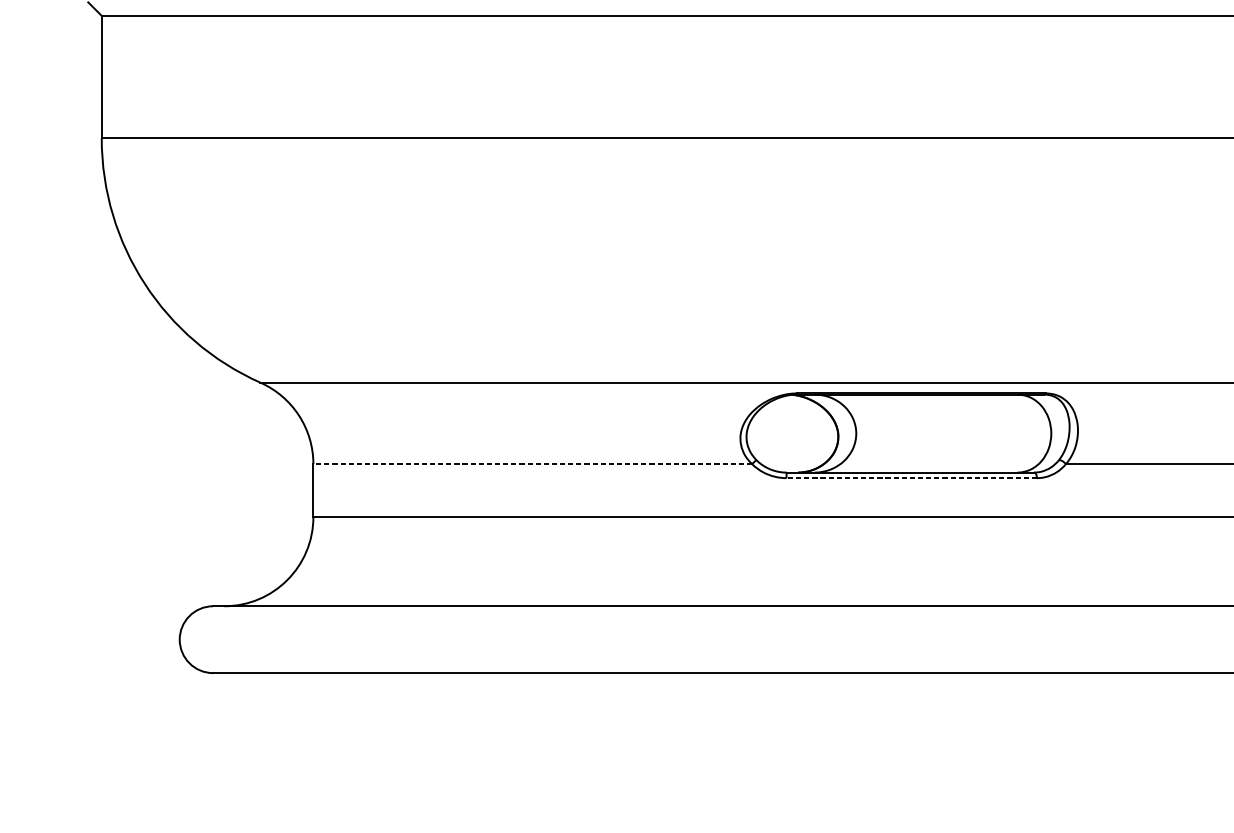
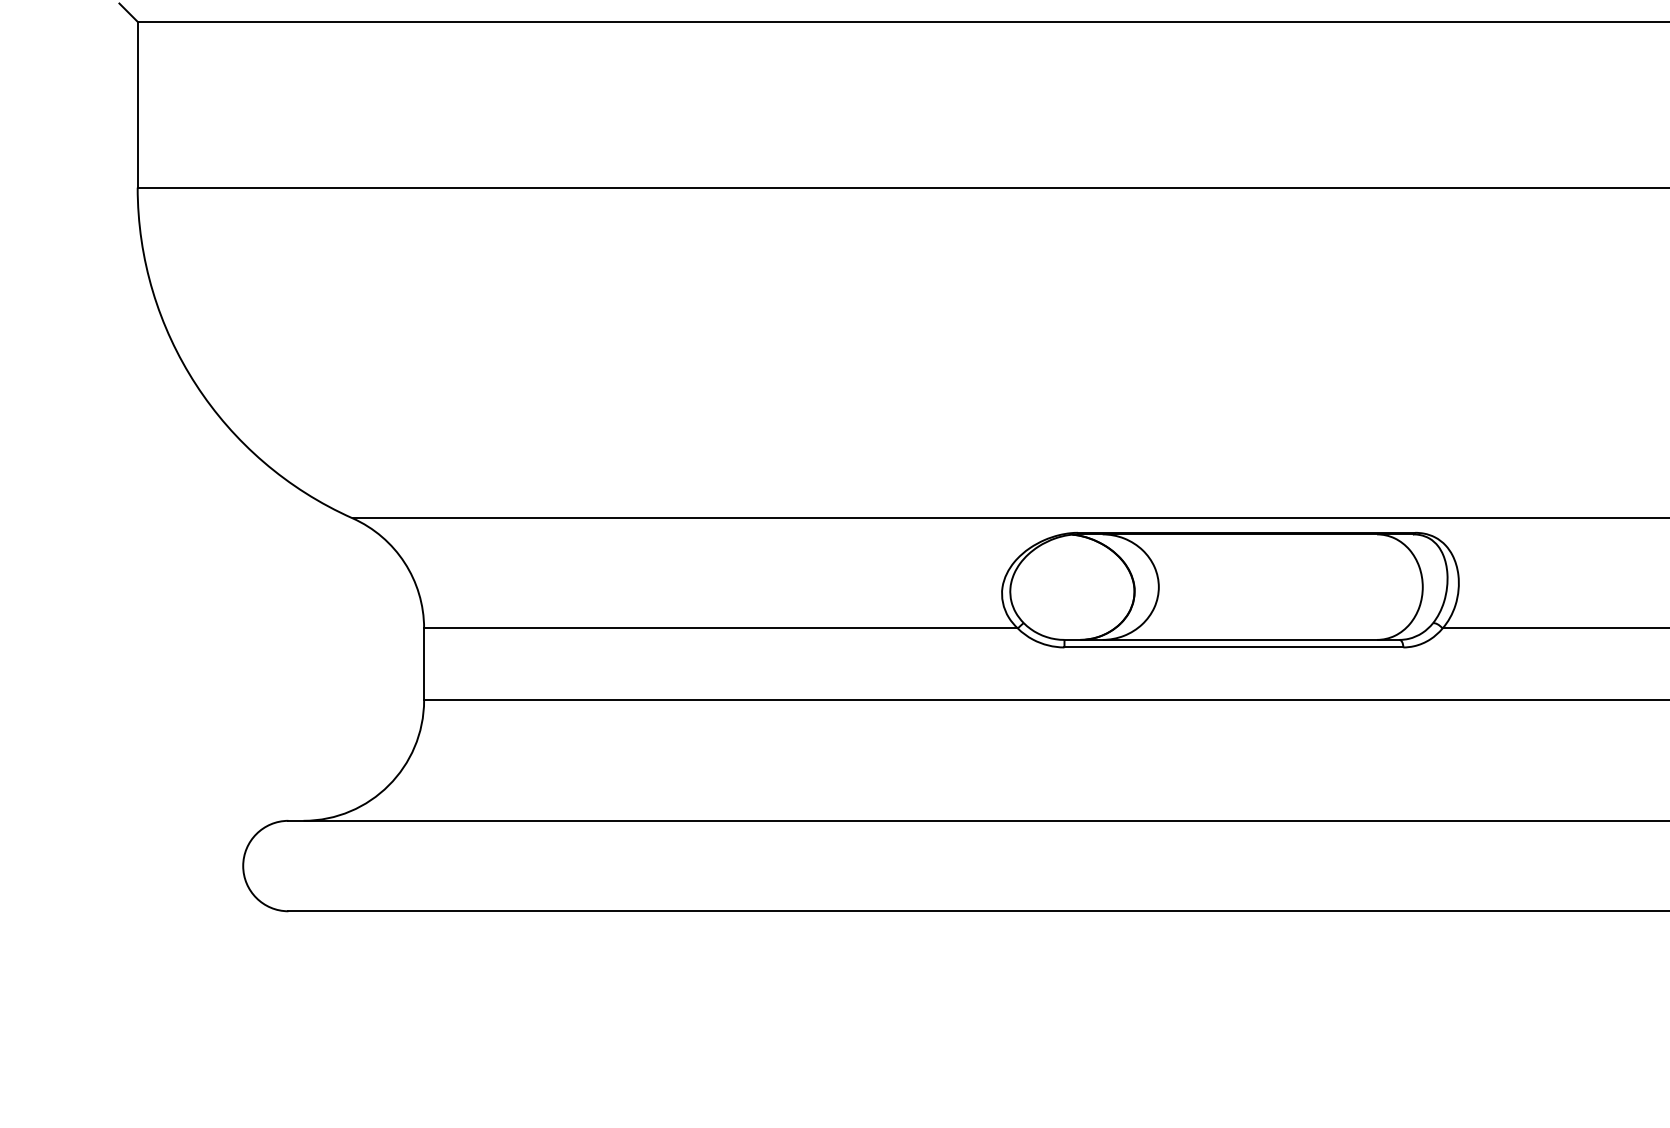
line: (533, 464) -> (721, 628), dashed -> solid
line: (911, 478) -> (1233, 647), dashed -> solid

